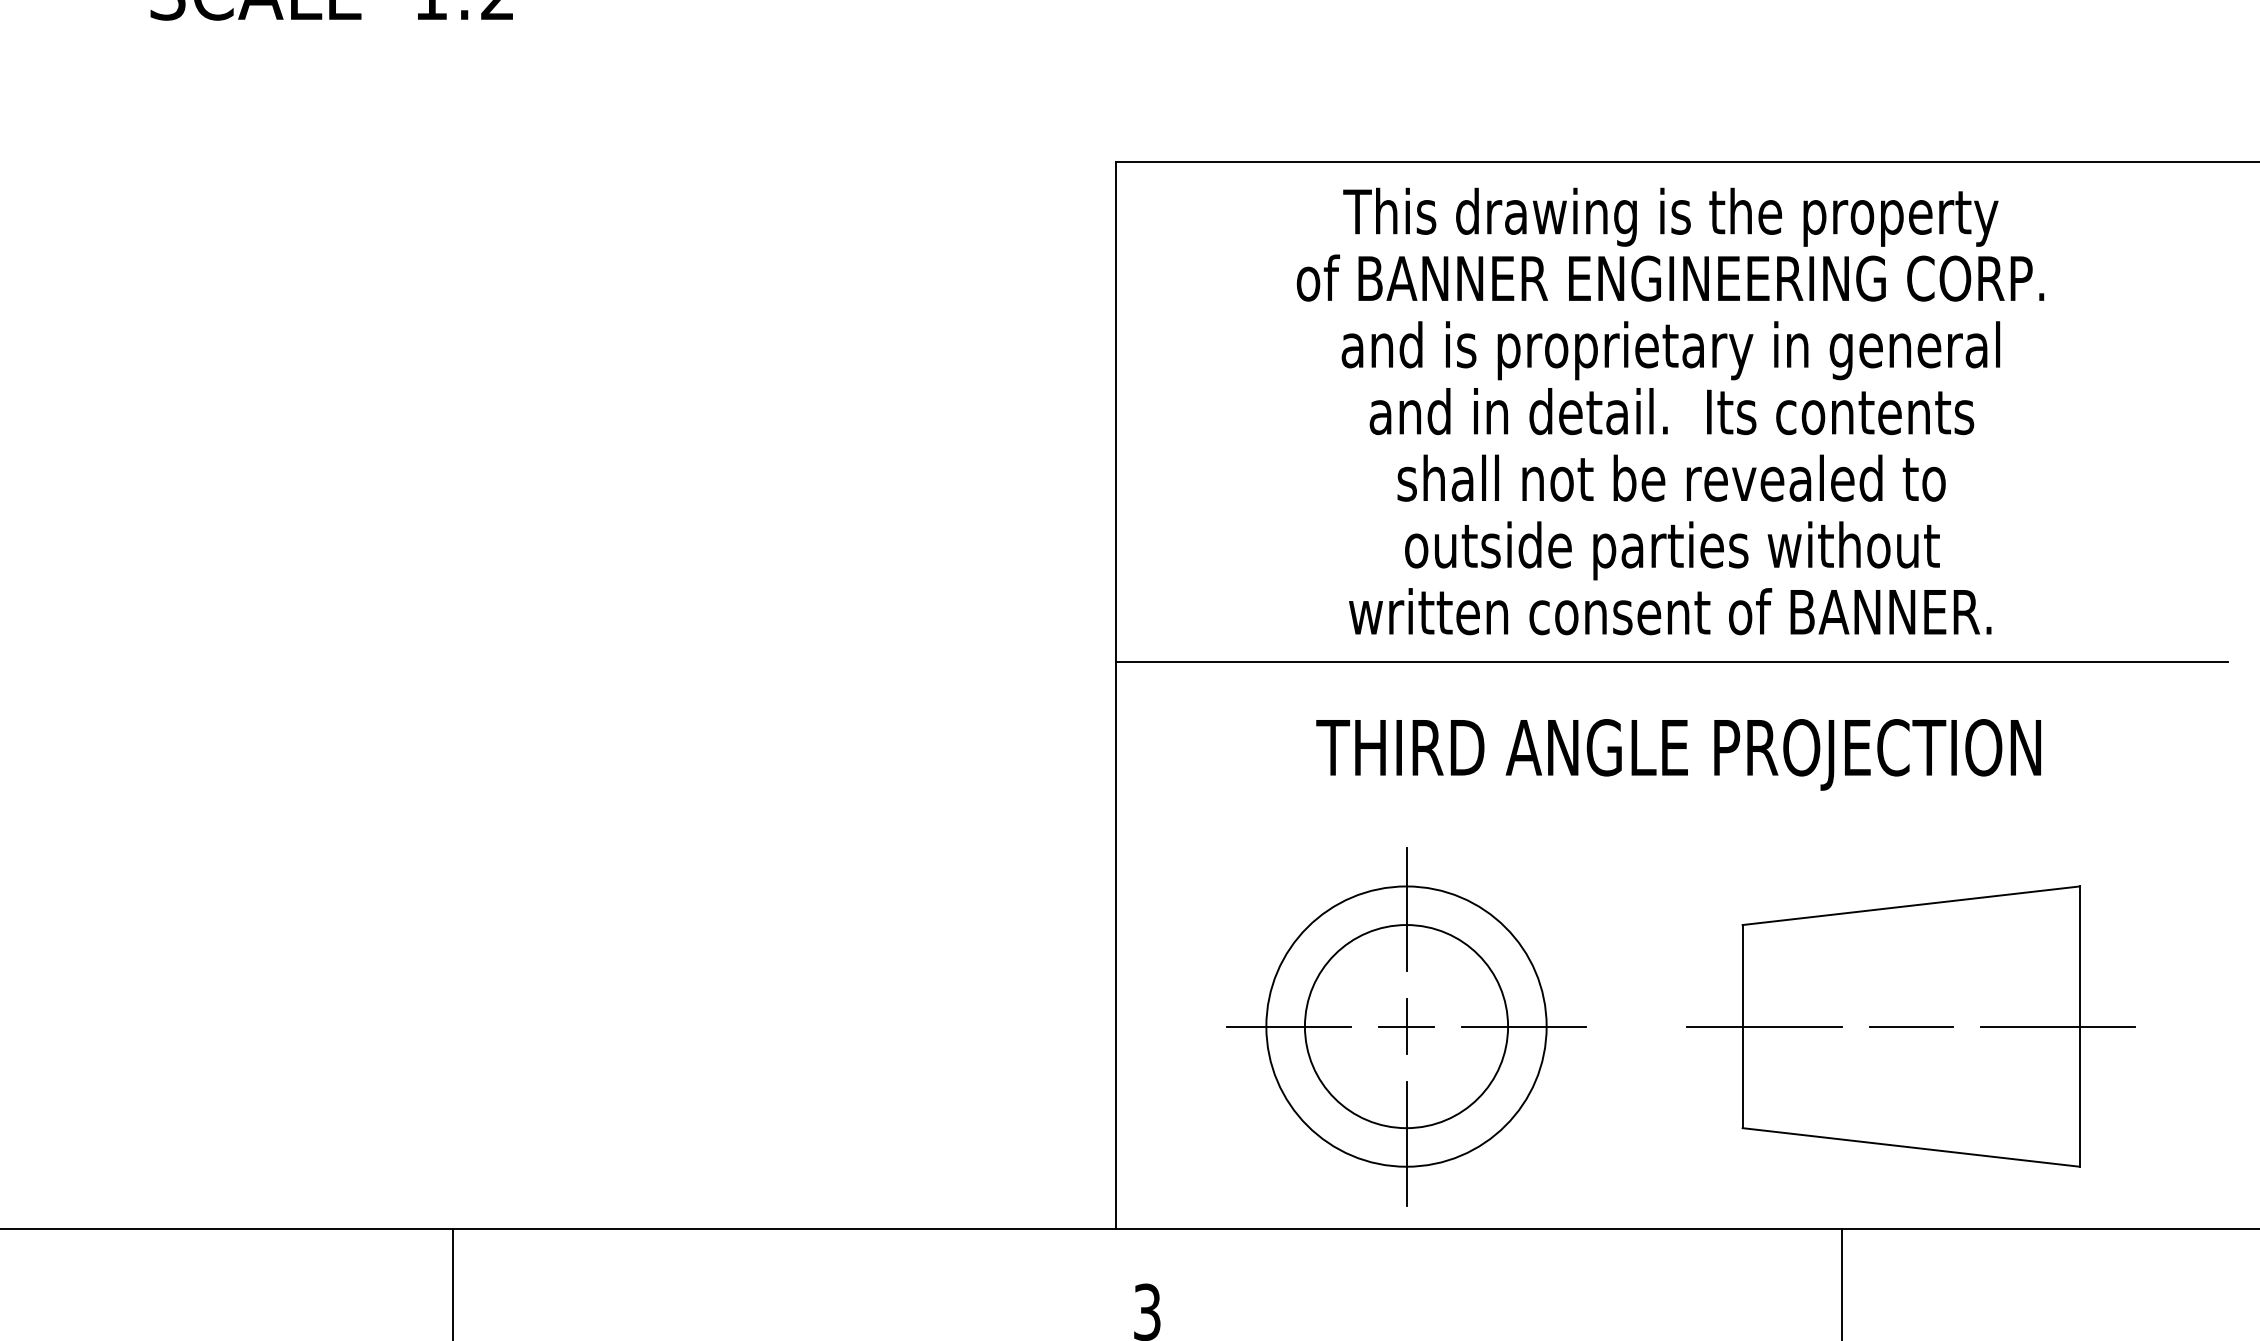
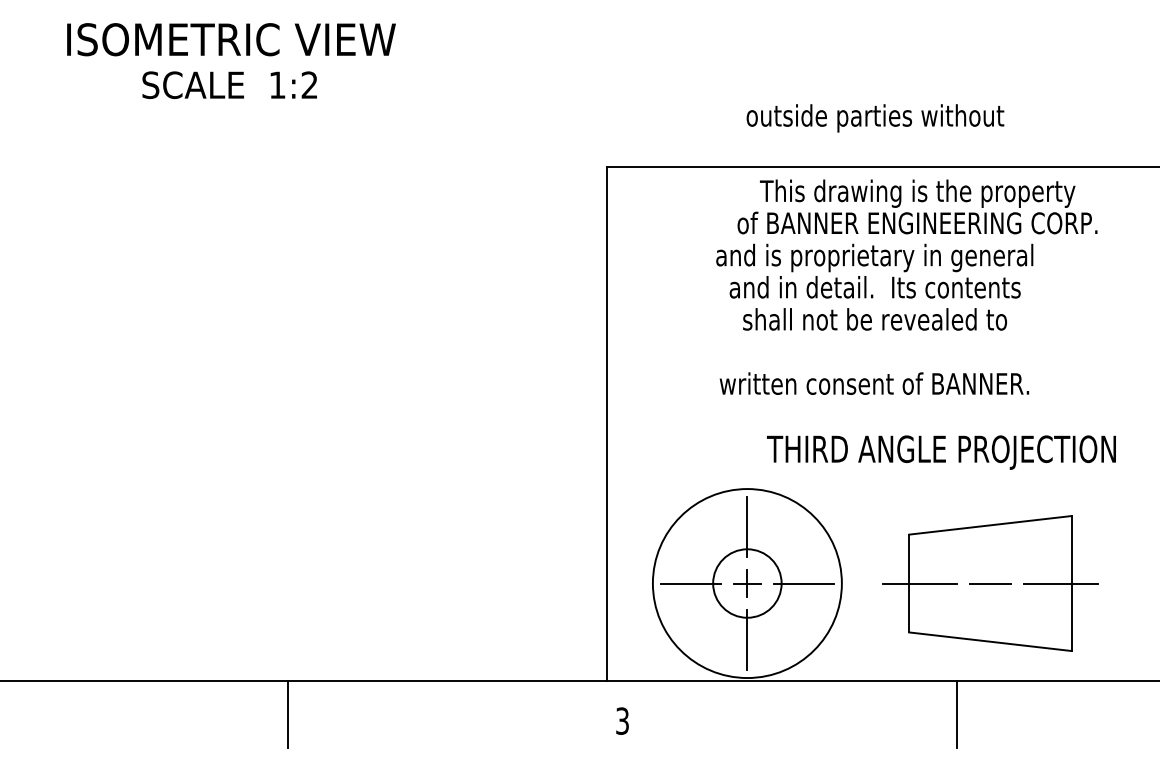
text: (1670, 243) -> (917, 206), moved
text: (1672, 551) -> (875, 118), moved
line: (1670, 661) -> (874, 407), removed
text: (1678, 754) -> (941, 452), moved
circle: (1404, 1026) -> (746, 583), size x1.4
circle: (1406, 1026) -> (747, 583), size x0.7

